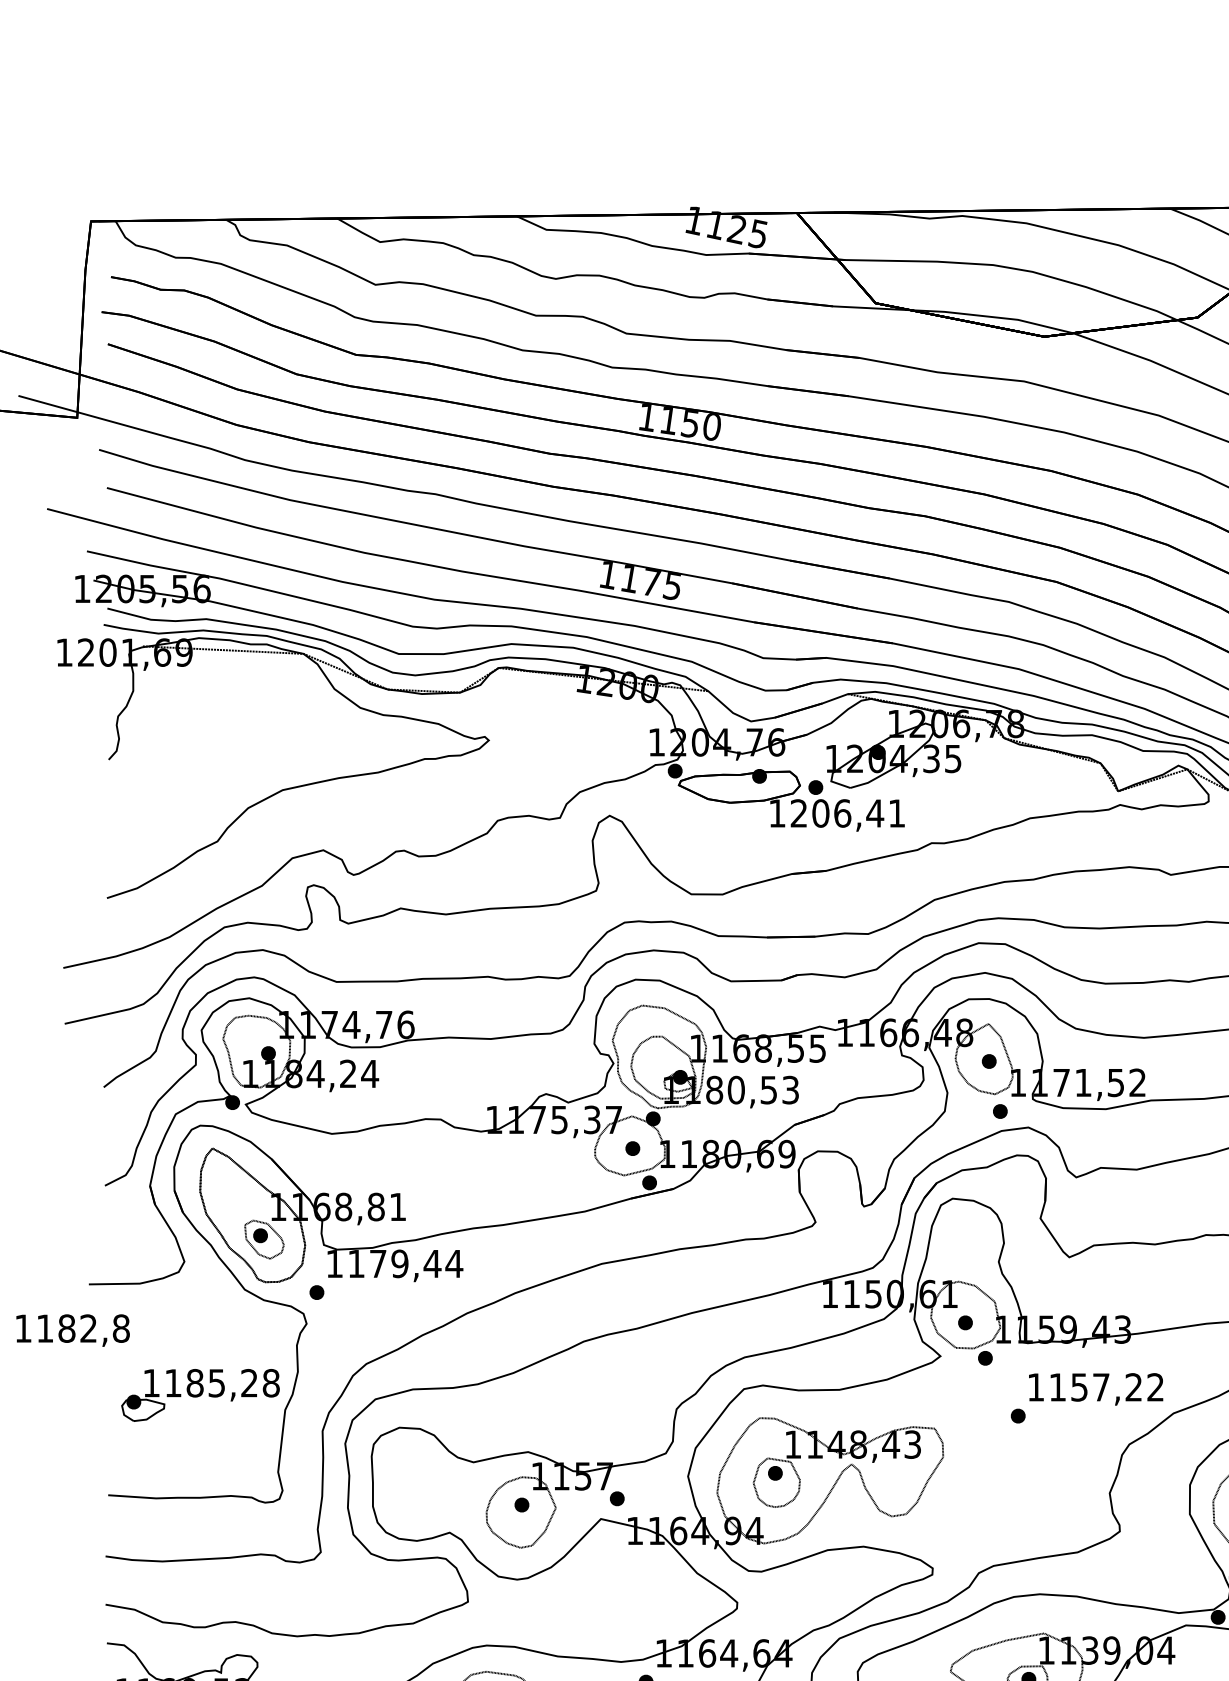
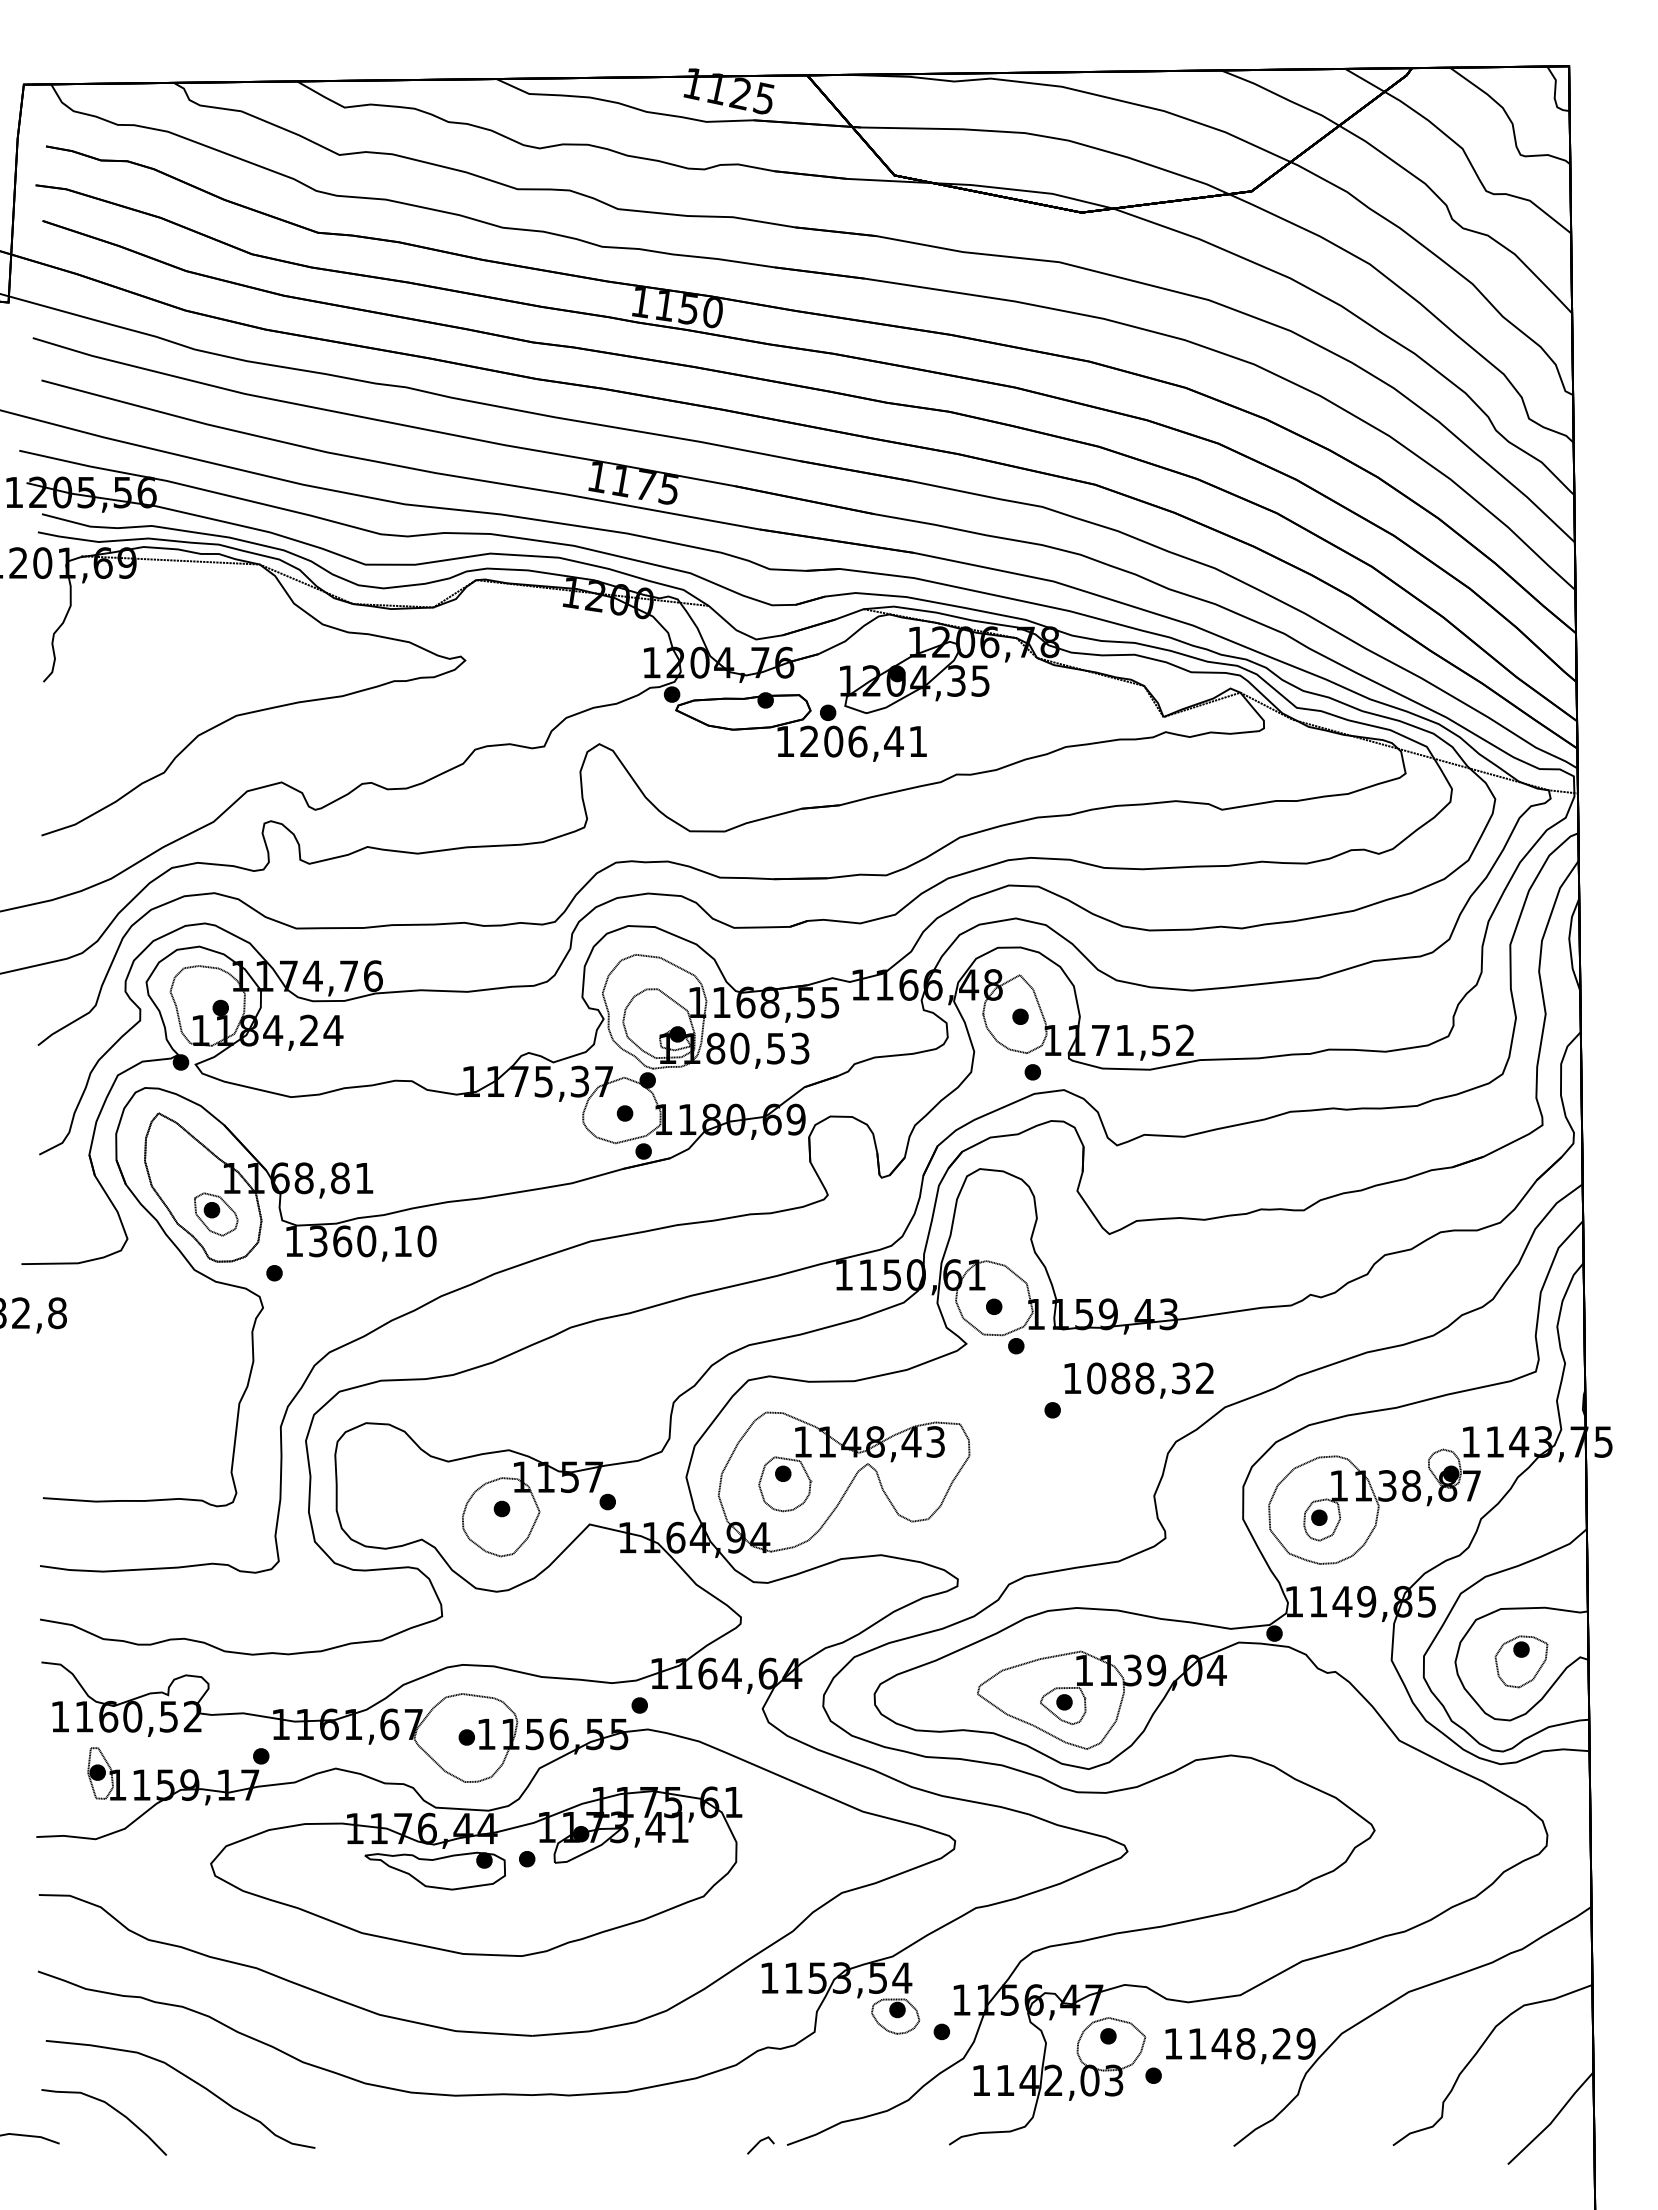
text: (405, 1263) -> (372, 1241), 1179,44 -> 1360,10
text: (1095, 1387) -> (1138, 1378), 1157,22 -> 1088,32
part: (200, 1395) -> (145, 1387), removed

